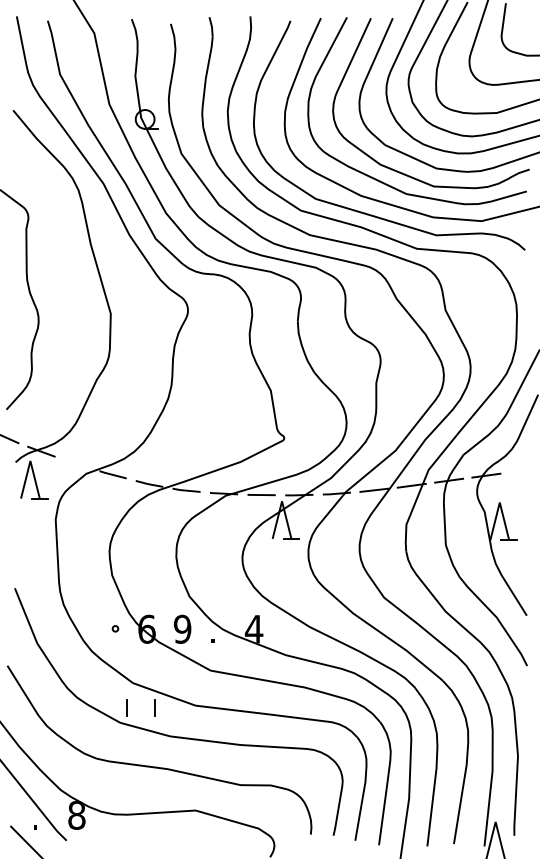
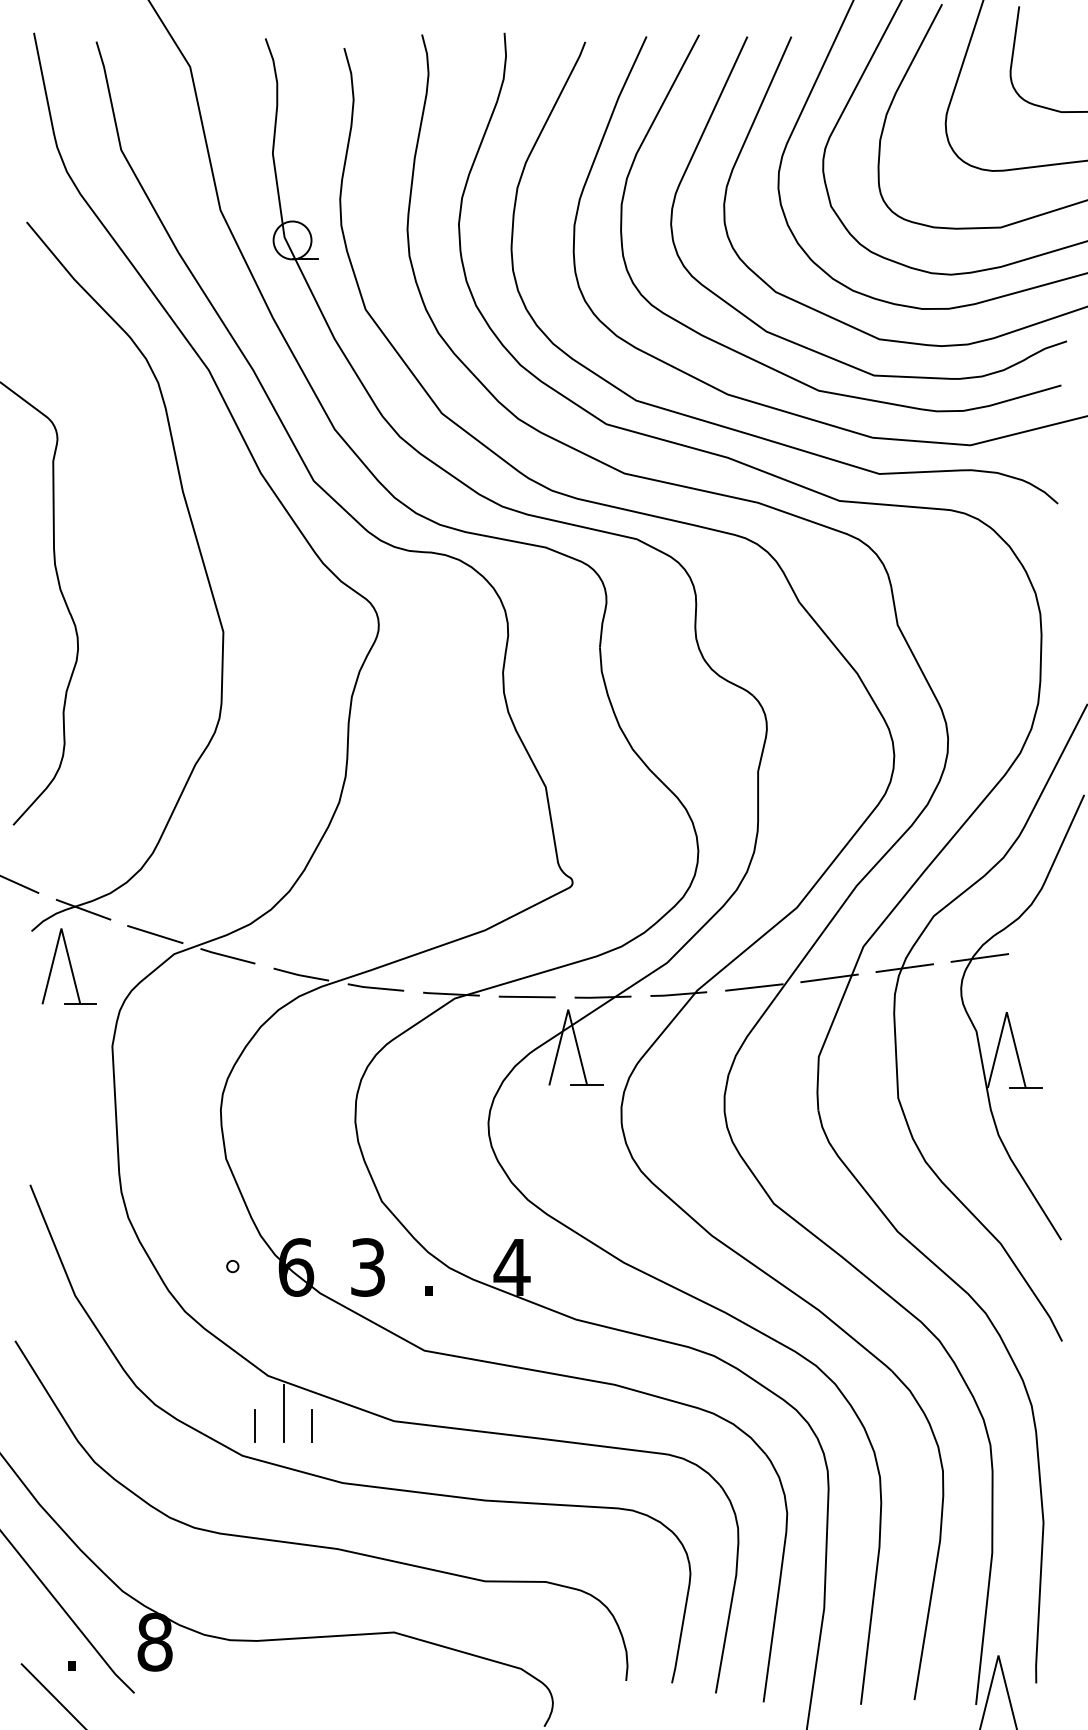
line: (76, 463) -> (154, 933), added
text: (182, 628) -> (367, 1265), 9 -> 3
line: (140, 701) -> (283, 1412), added

